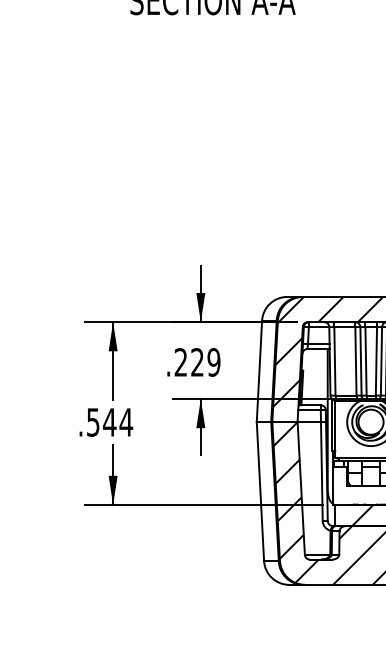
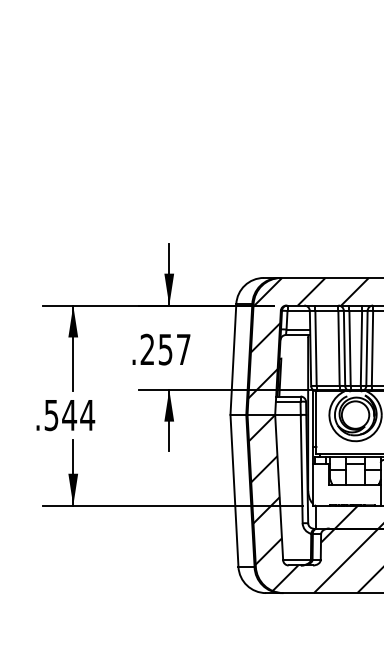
text: (205, 362) -> (174, 349), .229 -> .257

